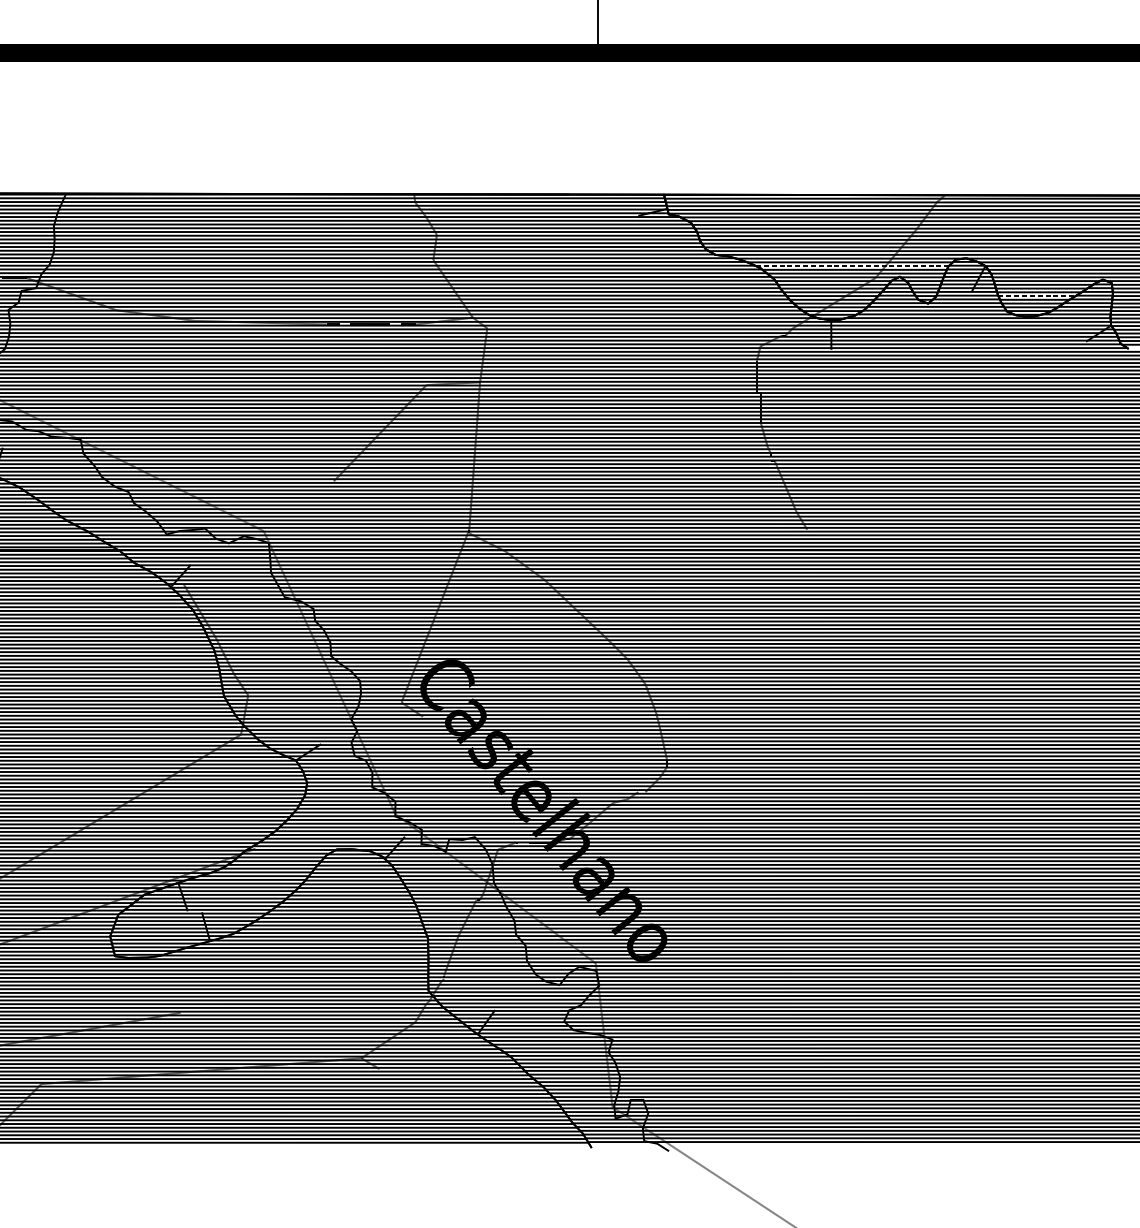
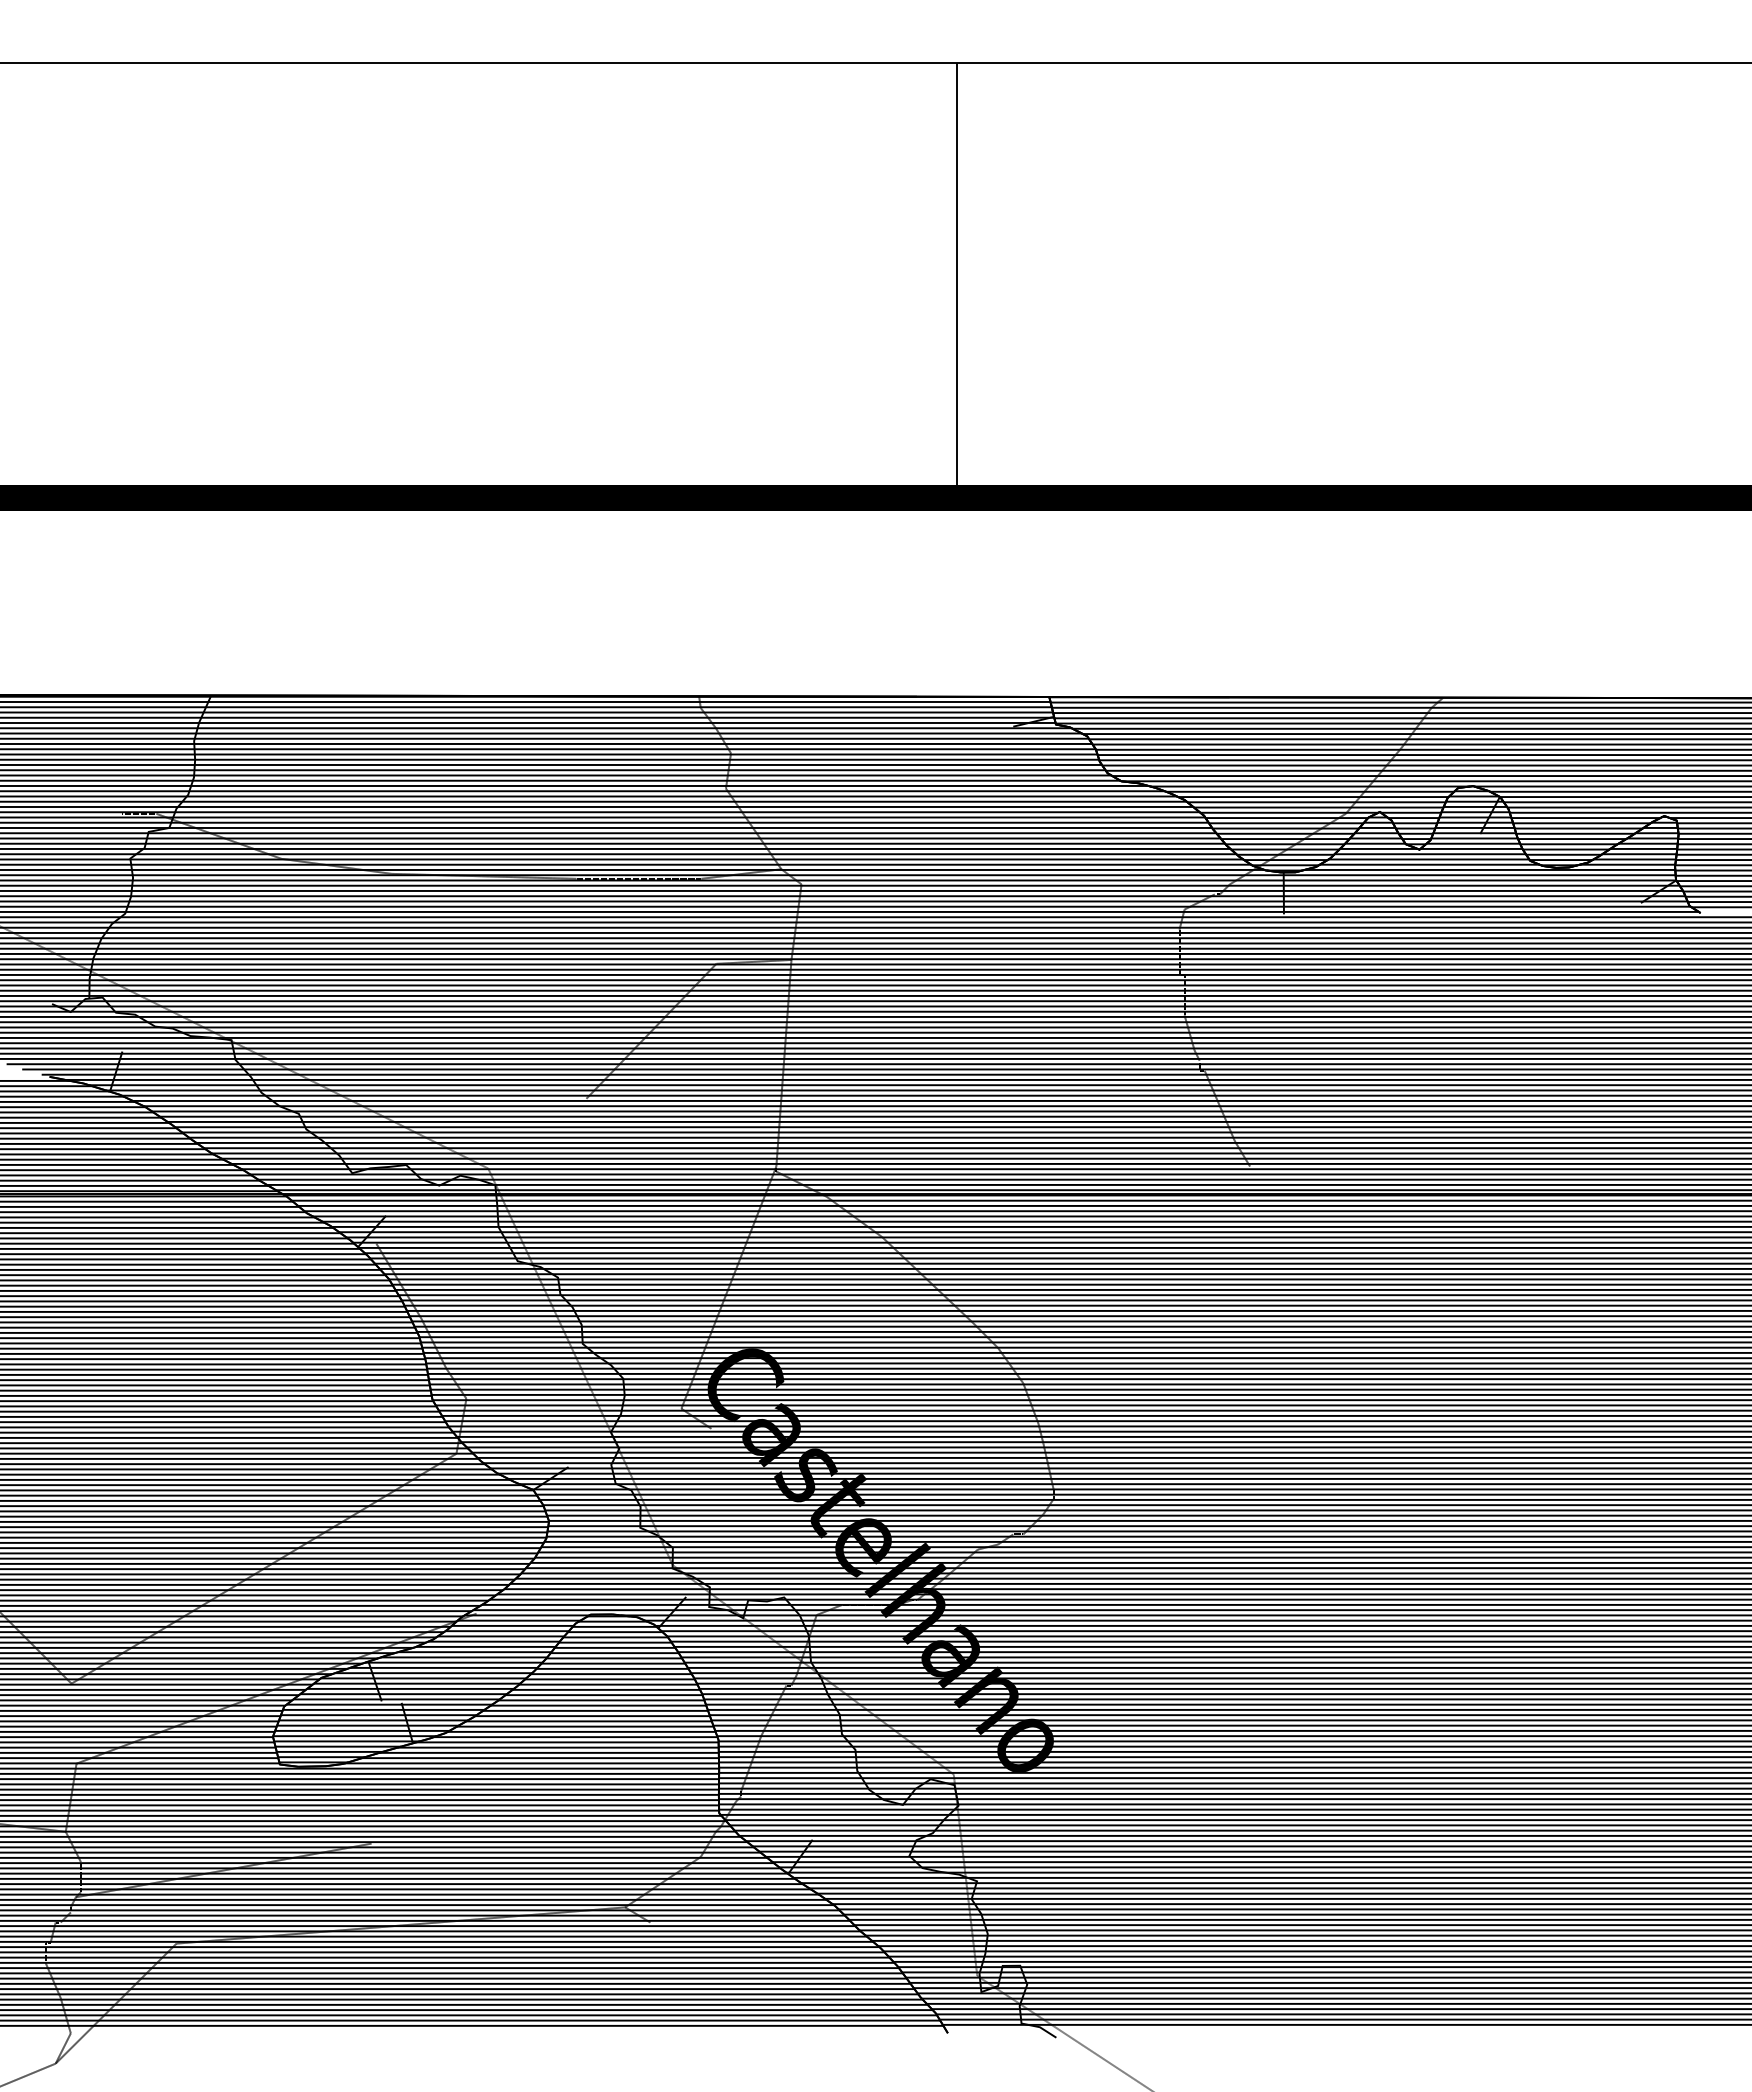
line: (852, 266) -> (1313, 797), dashed -> solid
line: (1037, 296) -> (1572, 839), dashed -> solid

